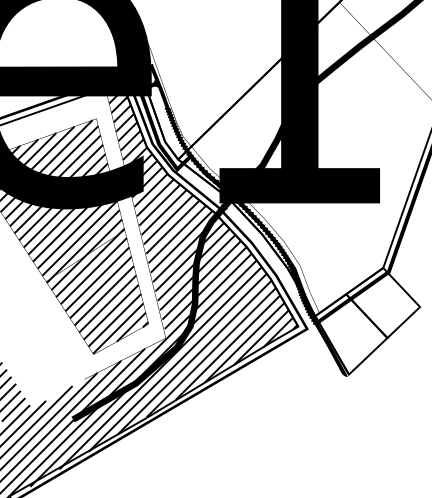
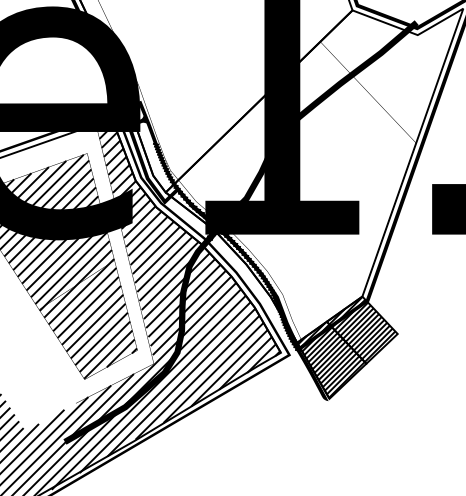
hatch: (366, 320) -> (346, 346), added

